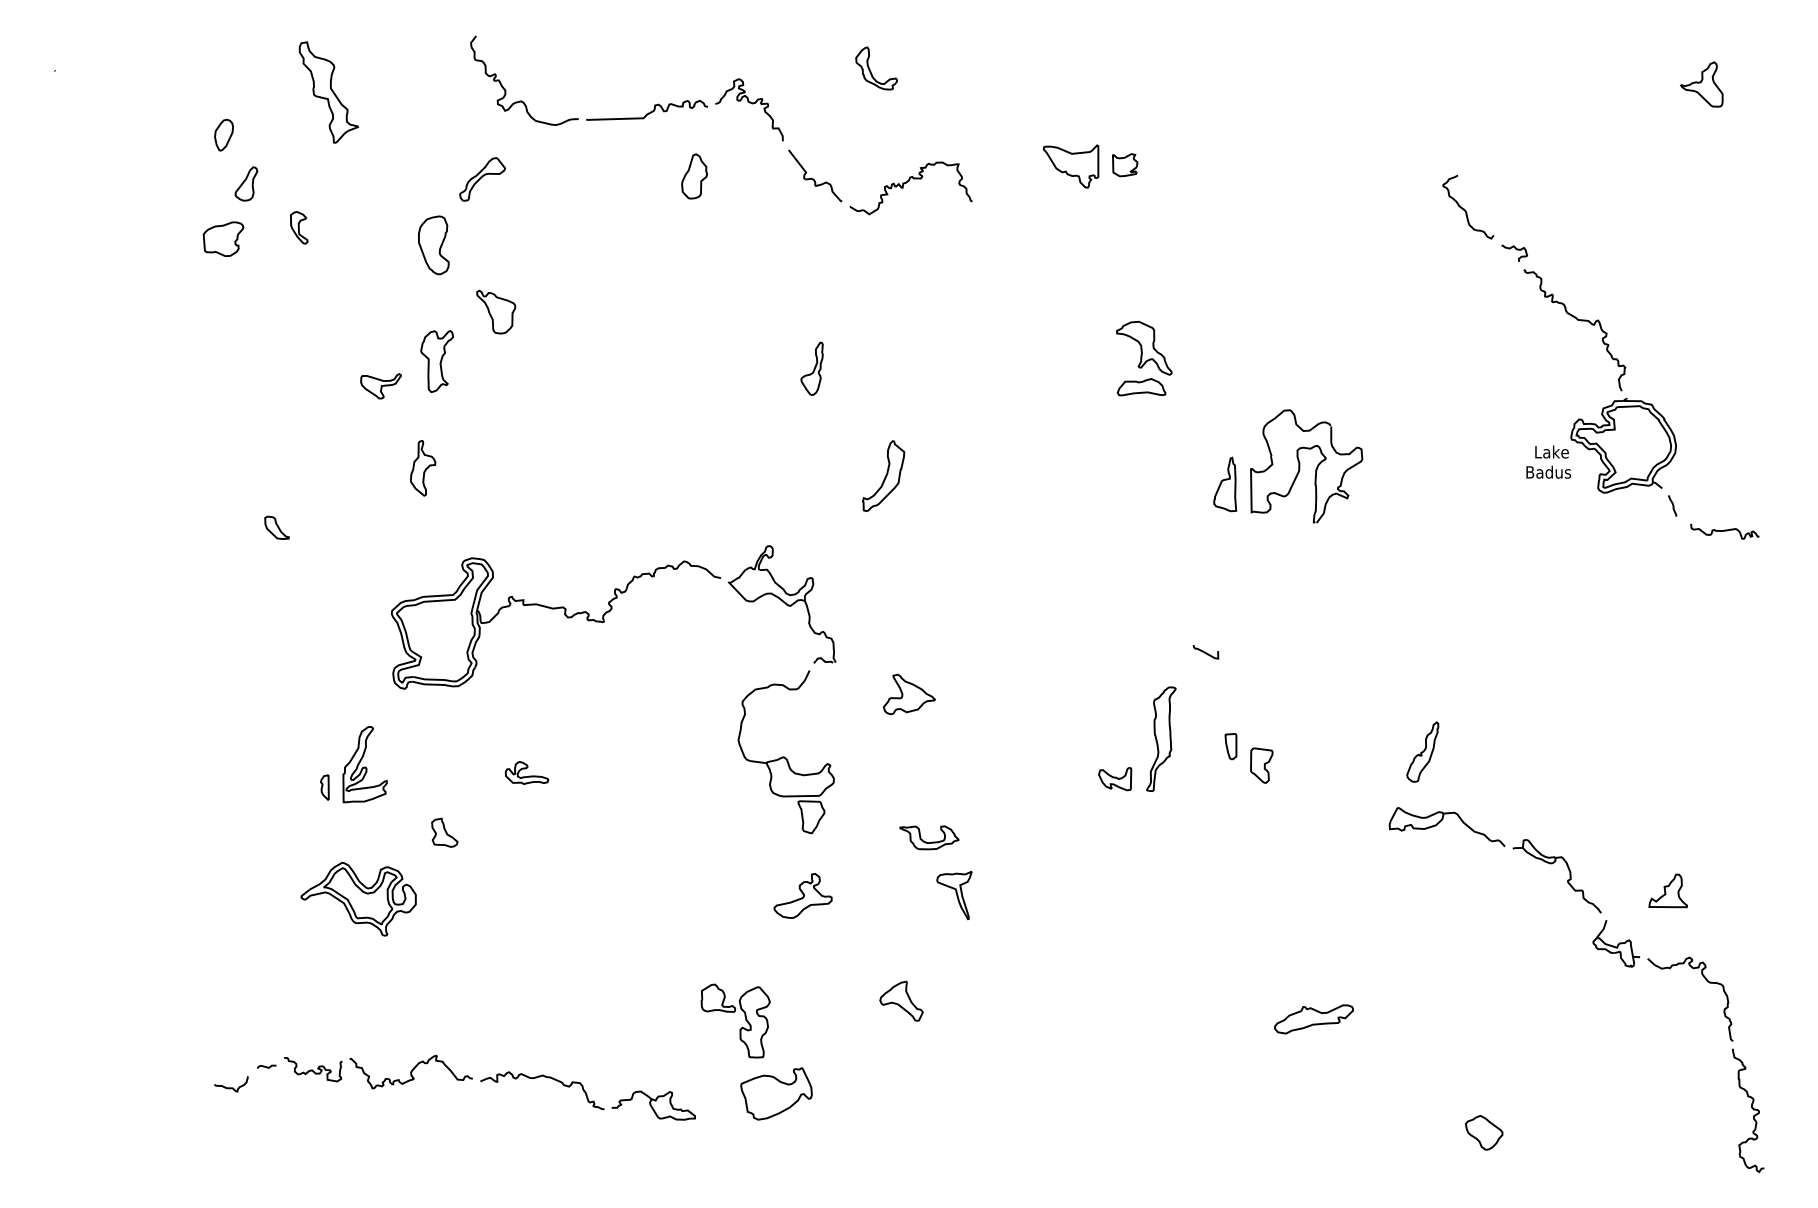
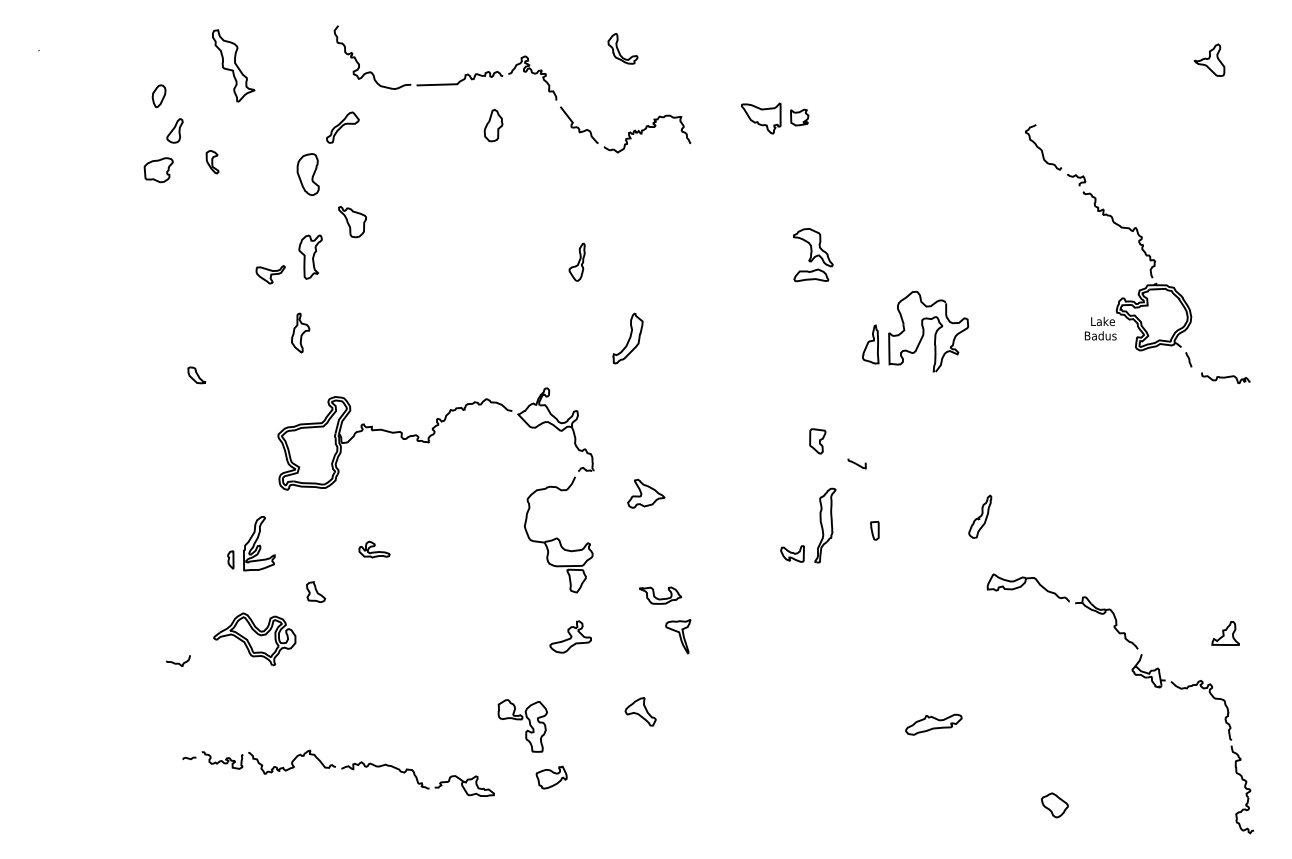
part: (1423, 751) -> (980, 516), moved
part: (1261, 765) -> (817, 441), moved
part: (1667, 890) -> (1225, 633), moved
curve: (231, 1086) -> (178, 662), moved
part: (776, 1093) -> (551, 777), size x0.6

